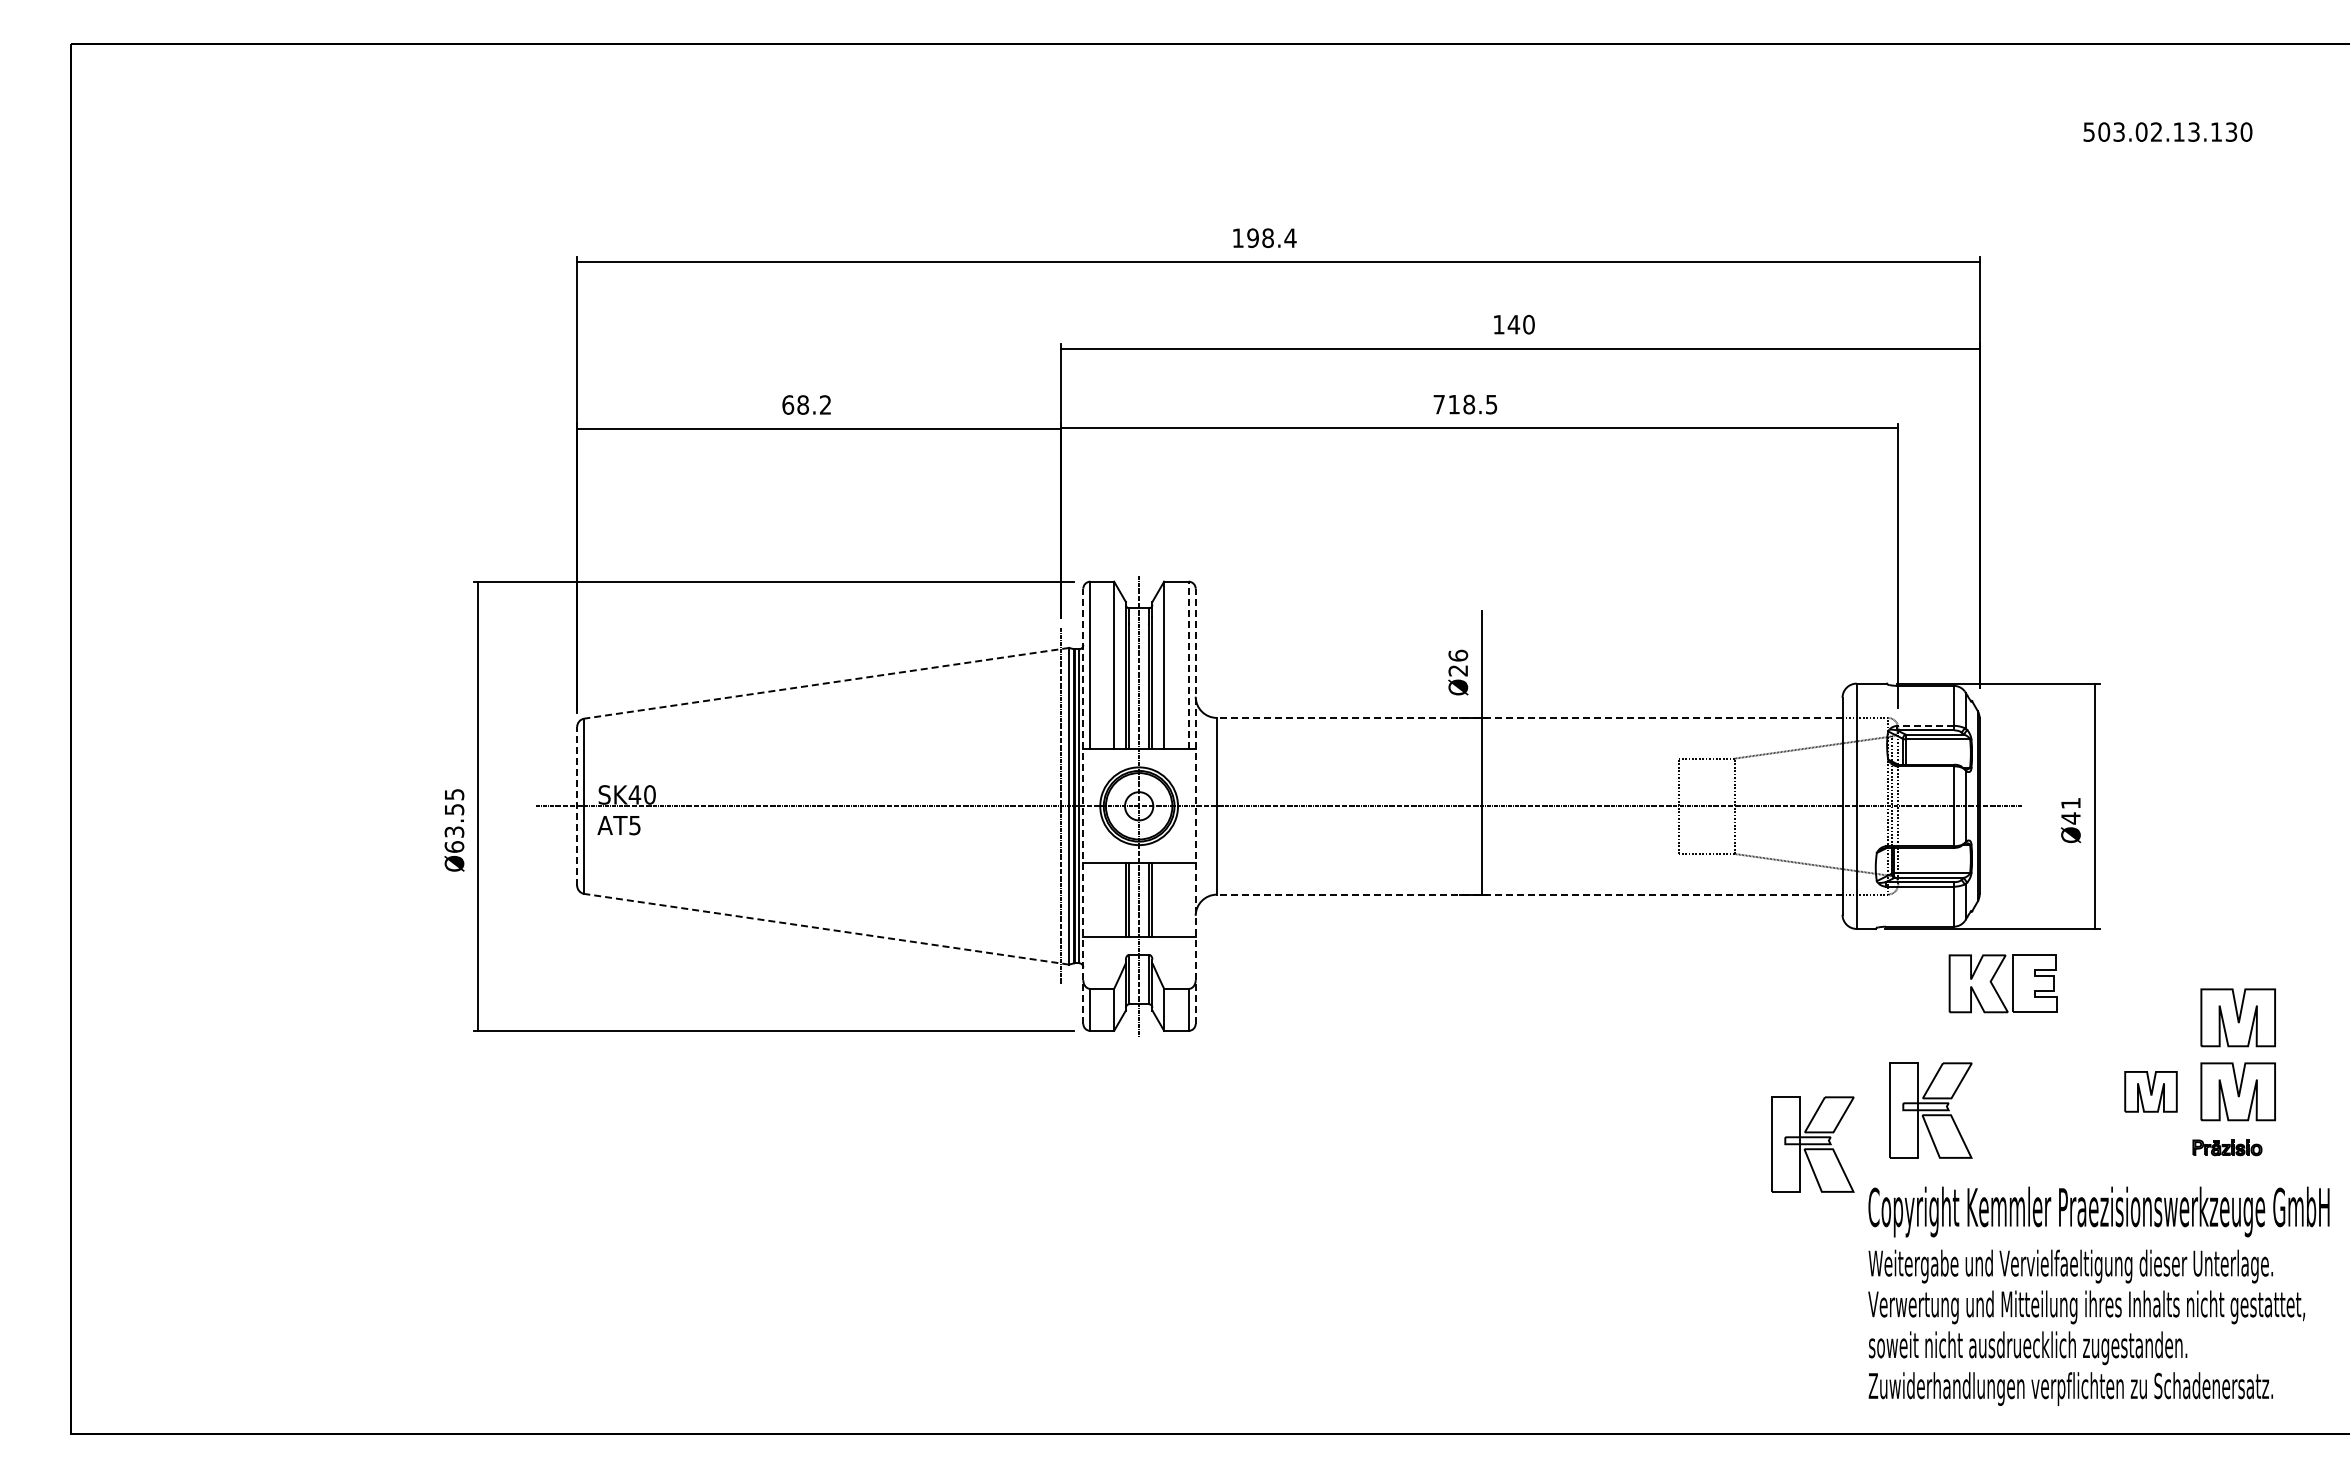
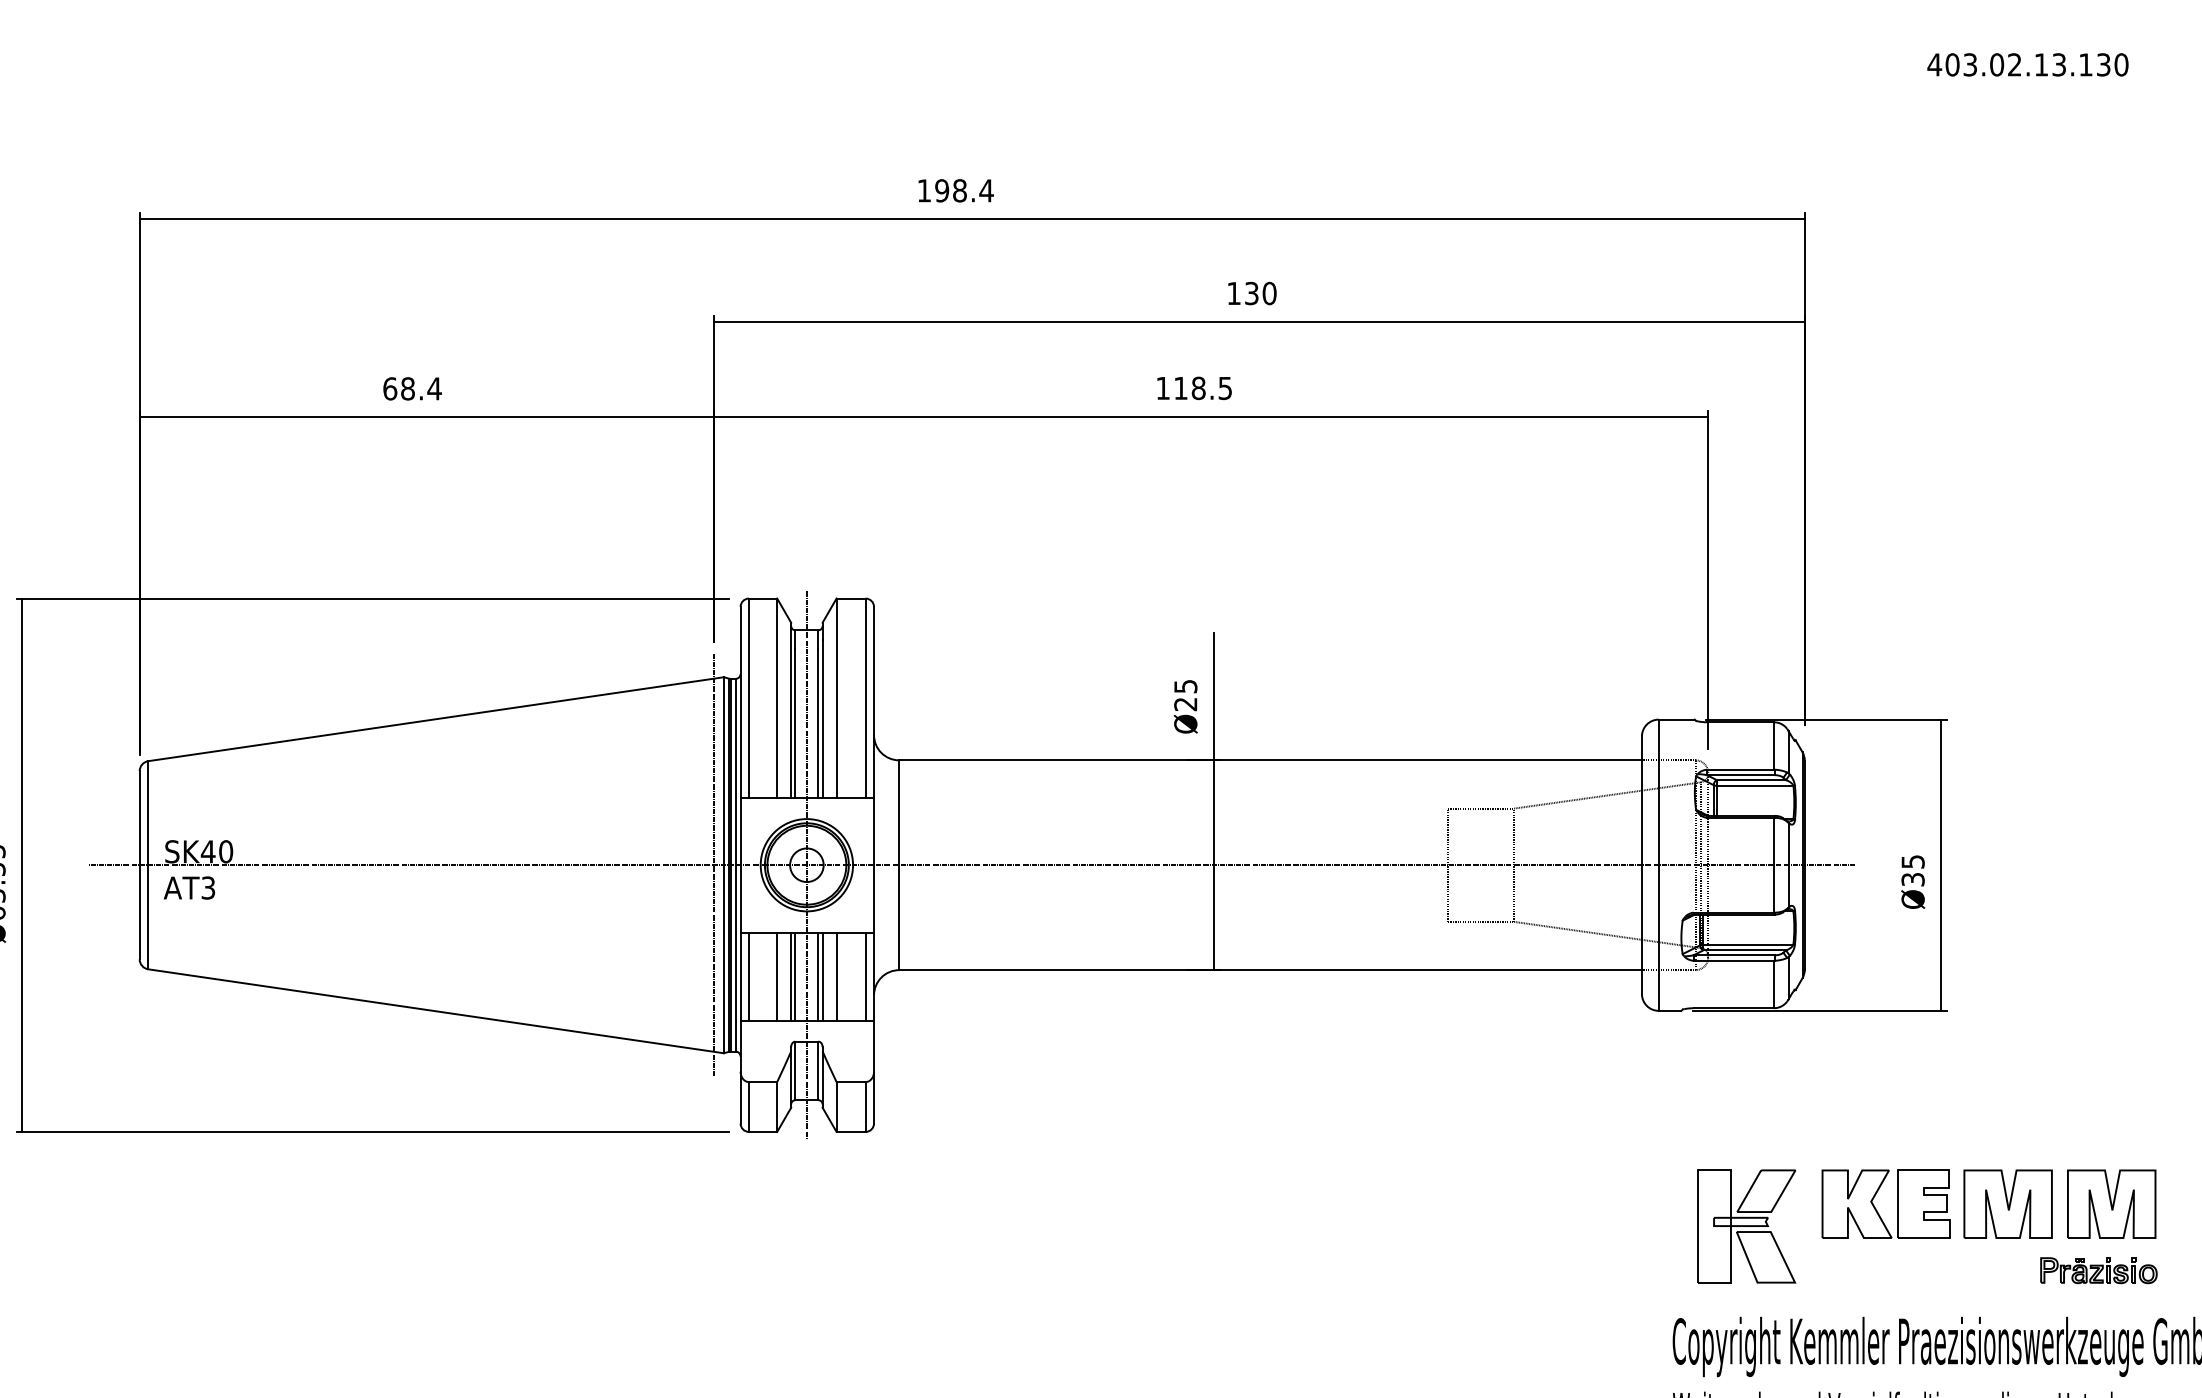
text: (2089, 131) -> (1935, 64), 503.02.13.130 -> 403.02.13.130
text: (1513, 324) -> (1251, 293), 140 -> 130
text: (825, 404) -> (434, 388), 68.2 -> 68.4
text: (1438, 404) -> (1162, 388), 718.5 -> 118.5
text: (1458, 655) -> (1186, 686), Ø26 -> Ø25
line: (1188, 665) -> (865, 698), dashed -> solid
line: (826, 683) -> (435, 719), dashed -> solid
line: (1529, 717) -> (1270, 759), dashed -> solid
line: (1925, 725) -> (1740, 769), dashed -> solid
line: (577, 805) -> (140, 864), dashed -> solid
line: (1083, 806) -> (740, 865), dashed -> solid
line: (1195, 806) -> (873, 865), dashed -> solid
text: (2070, 811) -> (1912, 871), Ø41 -> Ø35
text: (635, 824) -> (208, 886), AT5 -> AT3
line: (1529, 894) -> (1270, 969), dashed -> solid
line: (1090, 900) -> (749, 977), added
line: (1114, 900) -> (777, 977), added
line: (1164, 900) -> (836, 977), added
line: (1188, 900) -> (865, 977), added
line: (826, 929) -> (435, 1011), dashed -> solid
part: (1996, 989) -> (1878, 1210), moved
part: (2237, 1017) -> (2110, 1115), removed
part: (2150, 1091) -> (2007, 1203), size x1.43
part: (1812, 1144) -> (1606, 1266), removed
part: (2227, 1147) -> (2098, 1270), size x1.43

